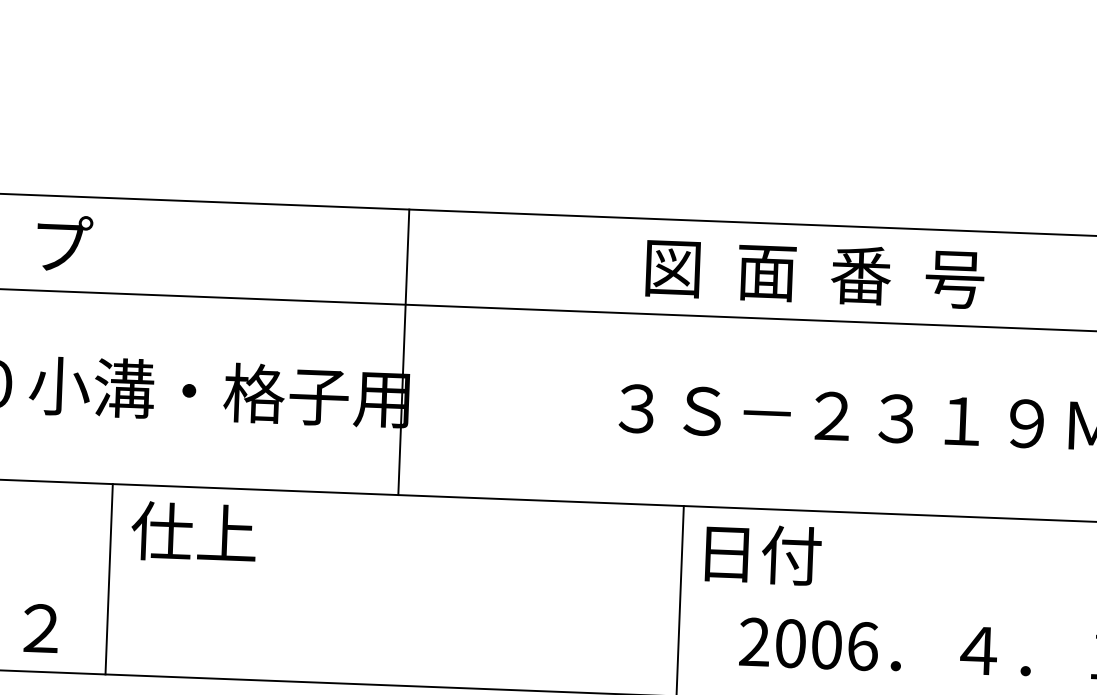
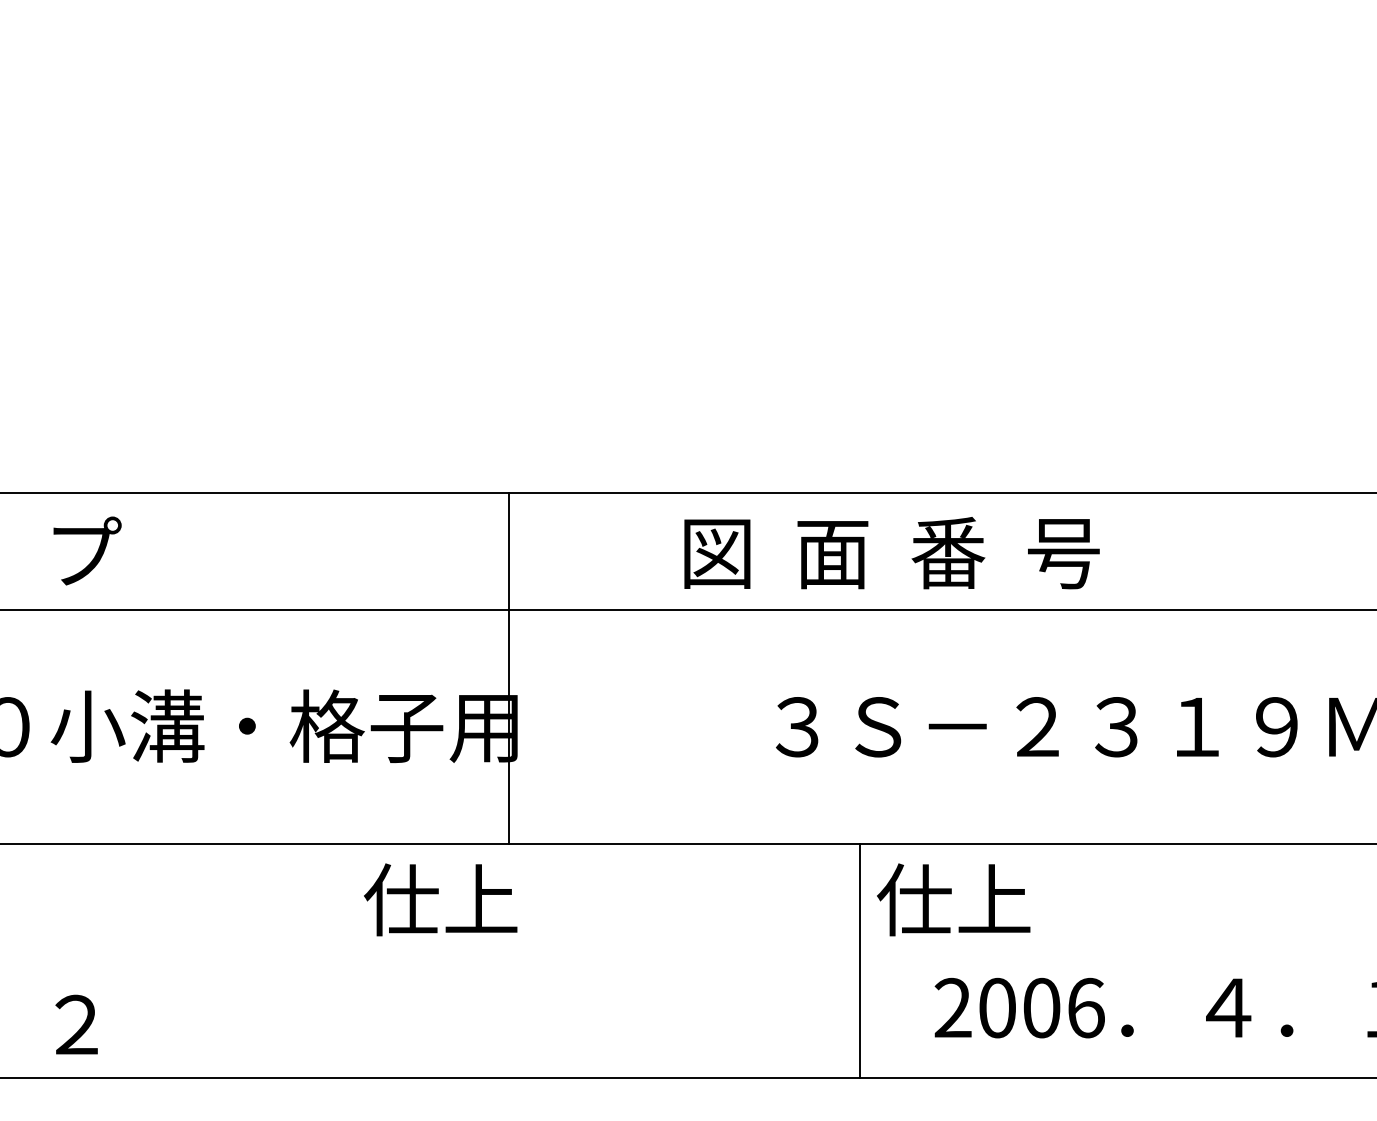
text: (814, 274) -> (891, 553), moved
text: (193, 532) -> (440, 899), moved
text: (758, 553) -> (953, 899), 日付 -> 仕上
line: (108, 579) -> (157, 961), removed

